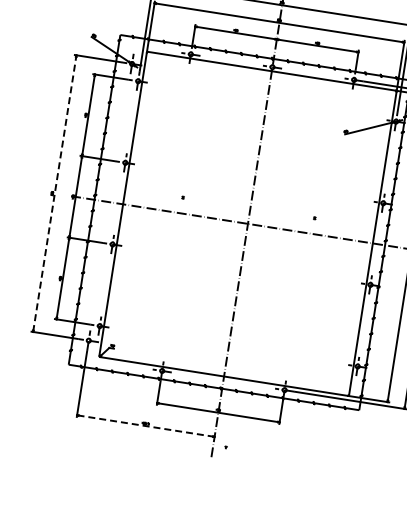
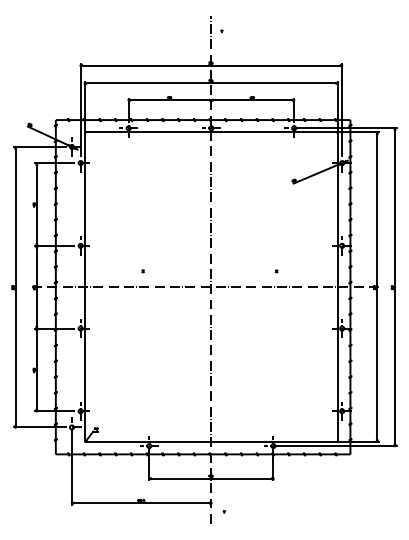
line: (54, 192) -> (15, 286), dashed -> solid
line: (145, 426) -> (141, 503), dashed -> solid

